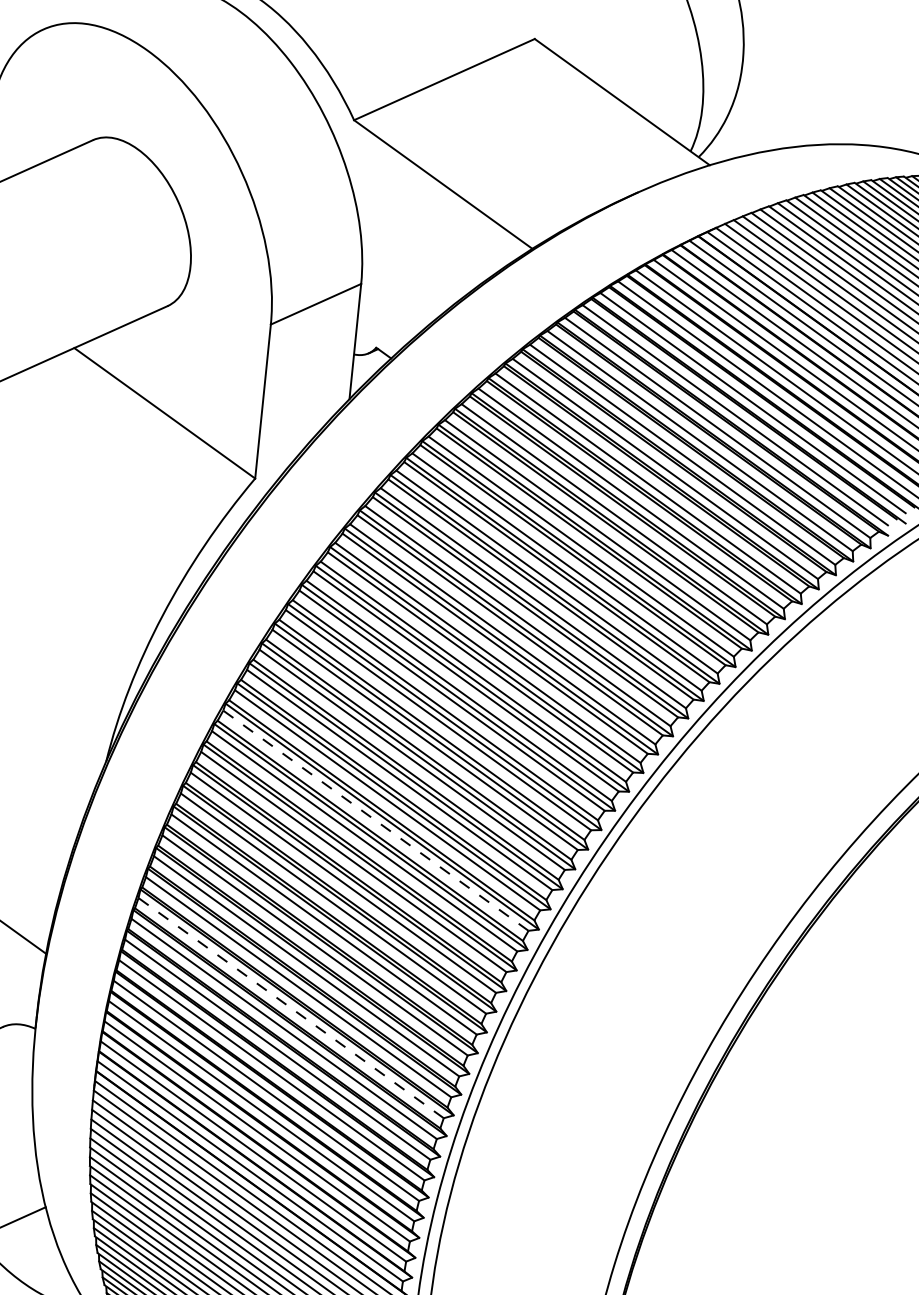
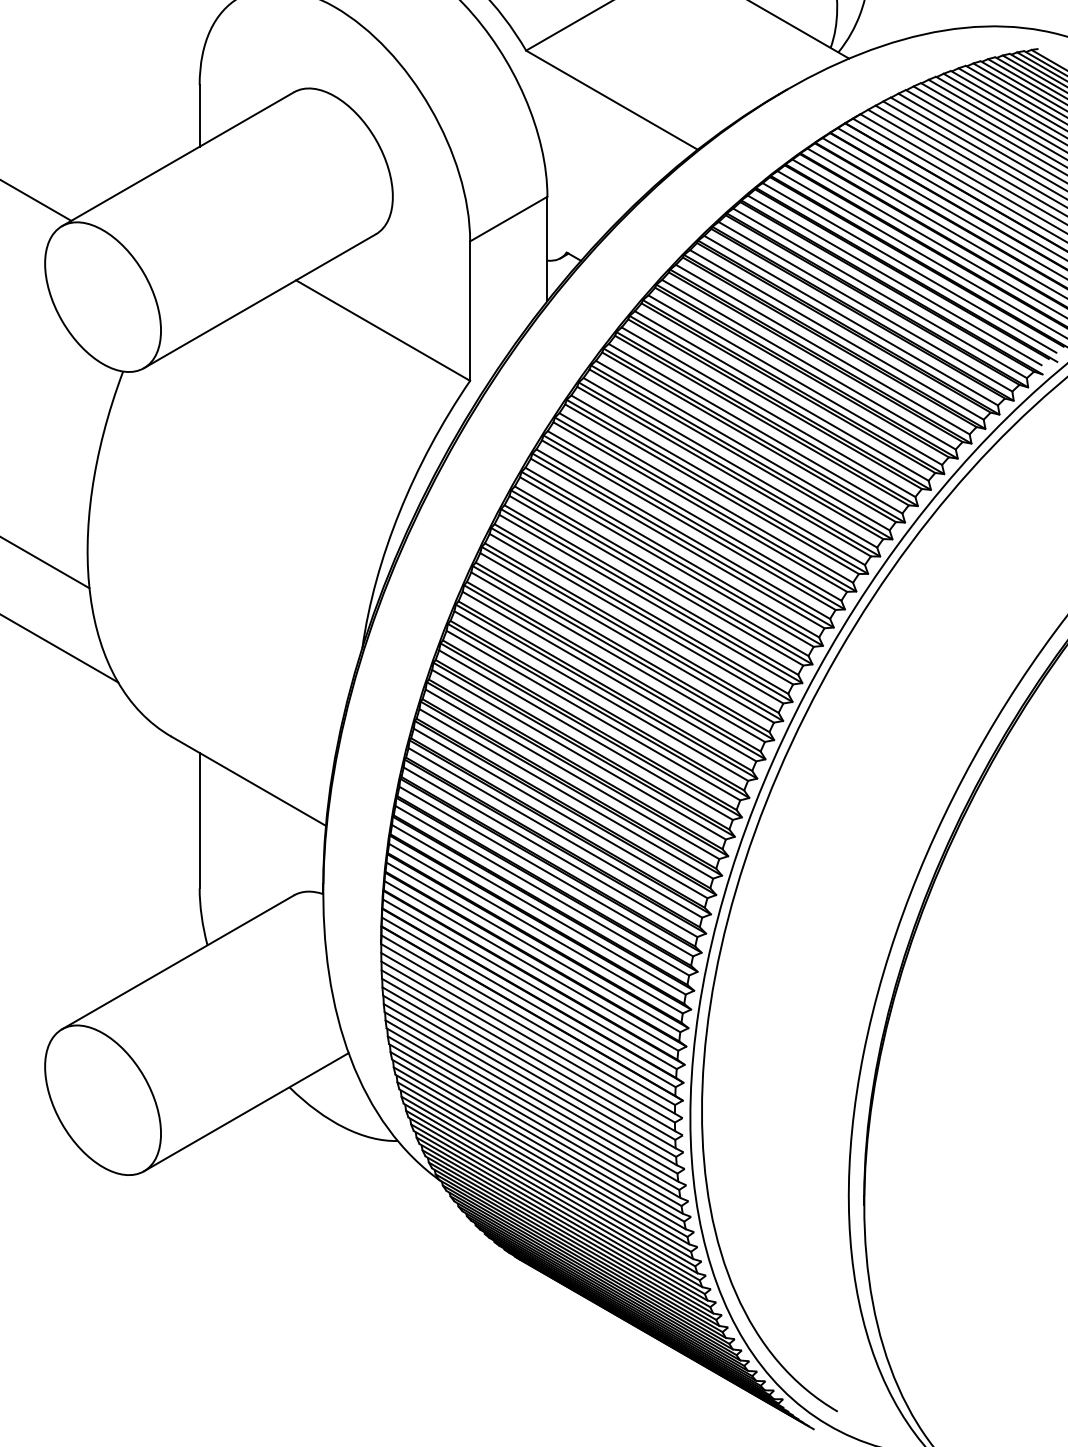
line: (375, 820) -> (609, 676), dashed -> solid
line: (291, 1008) -> (550, 852), dashed -> solid

